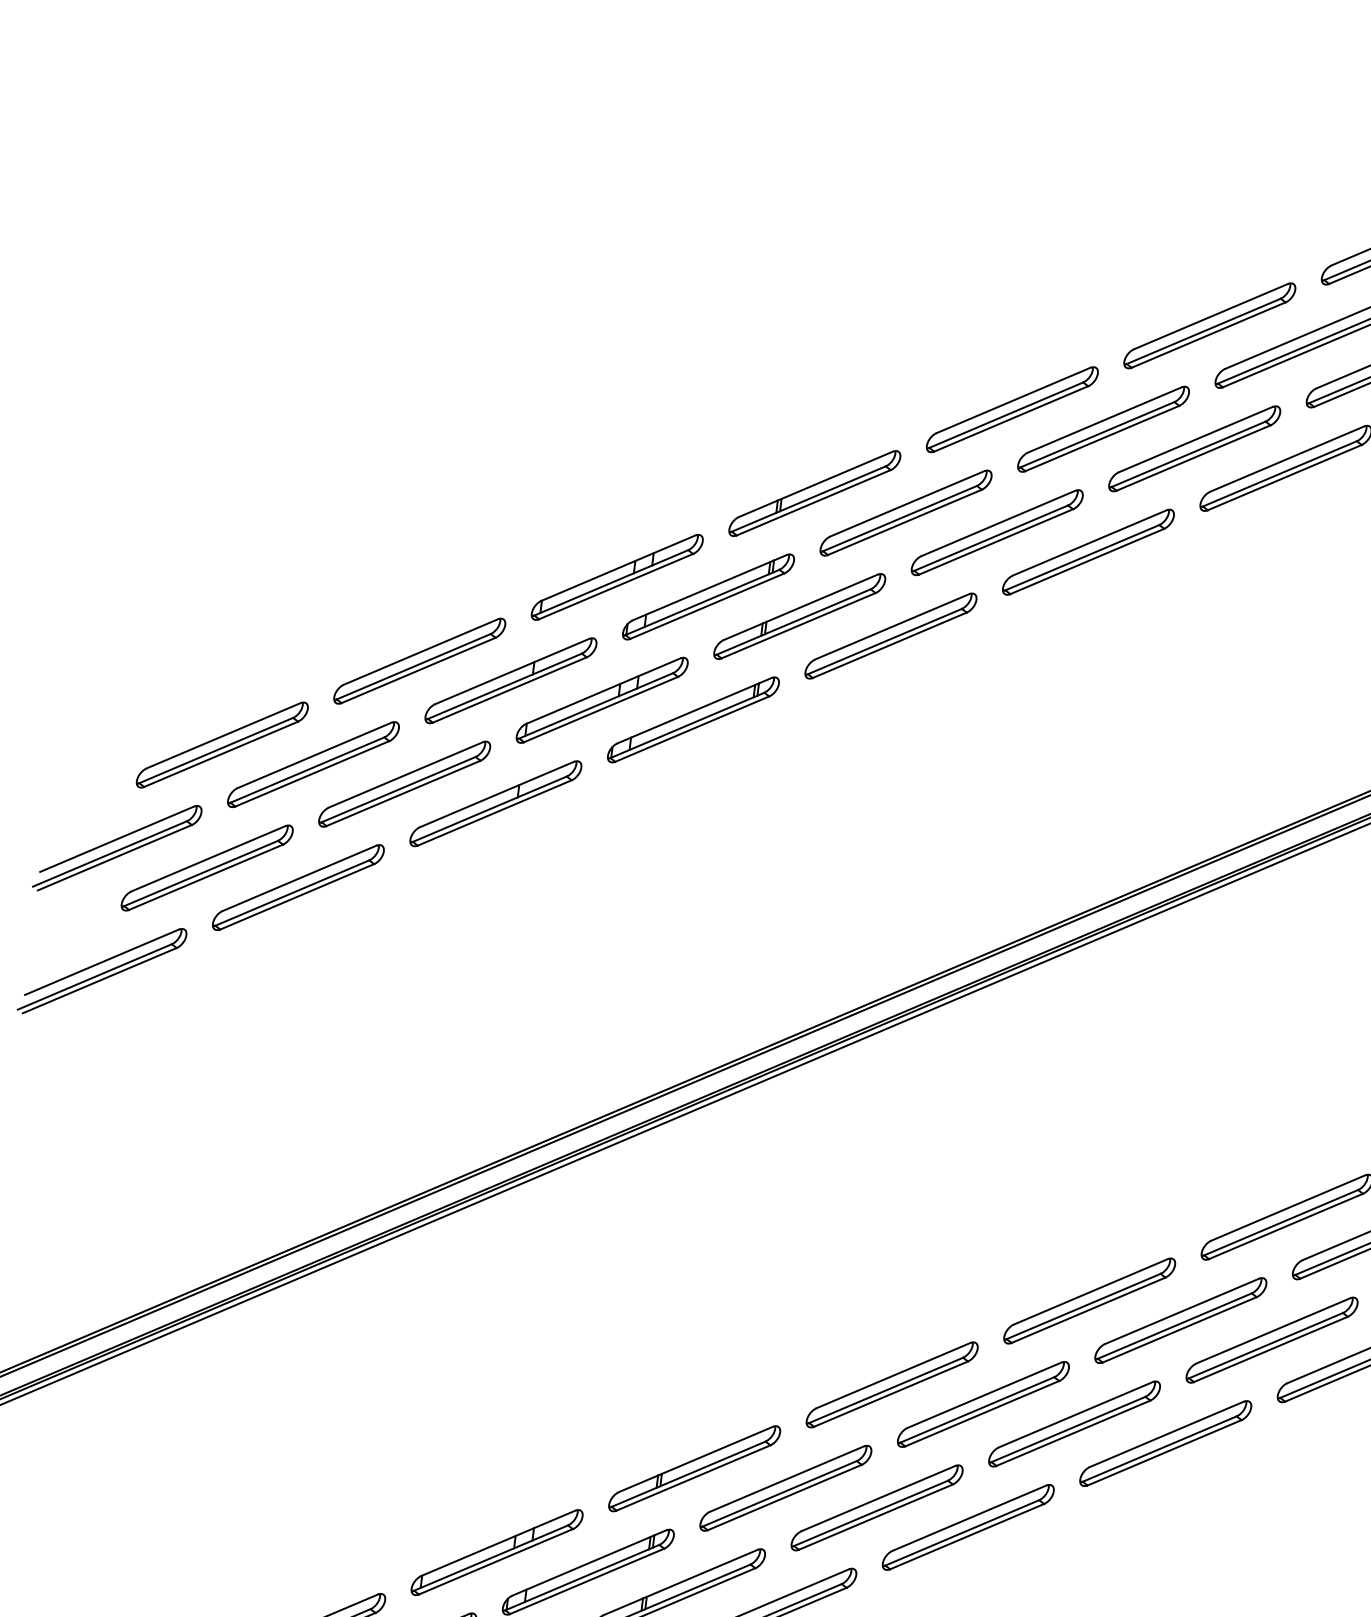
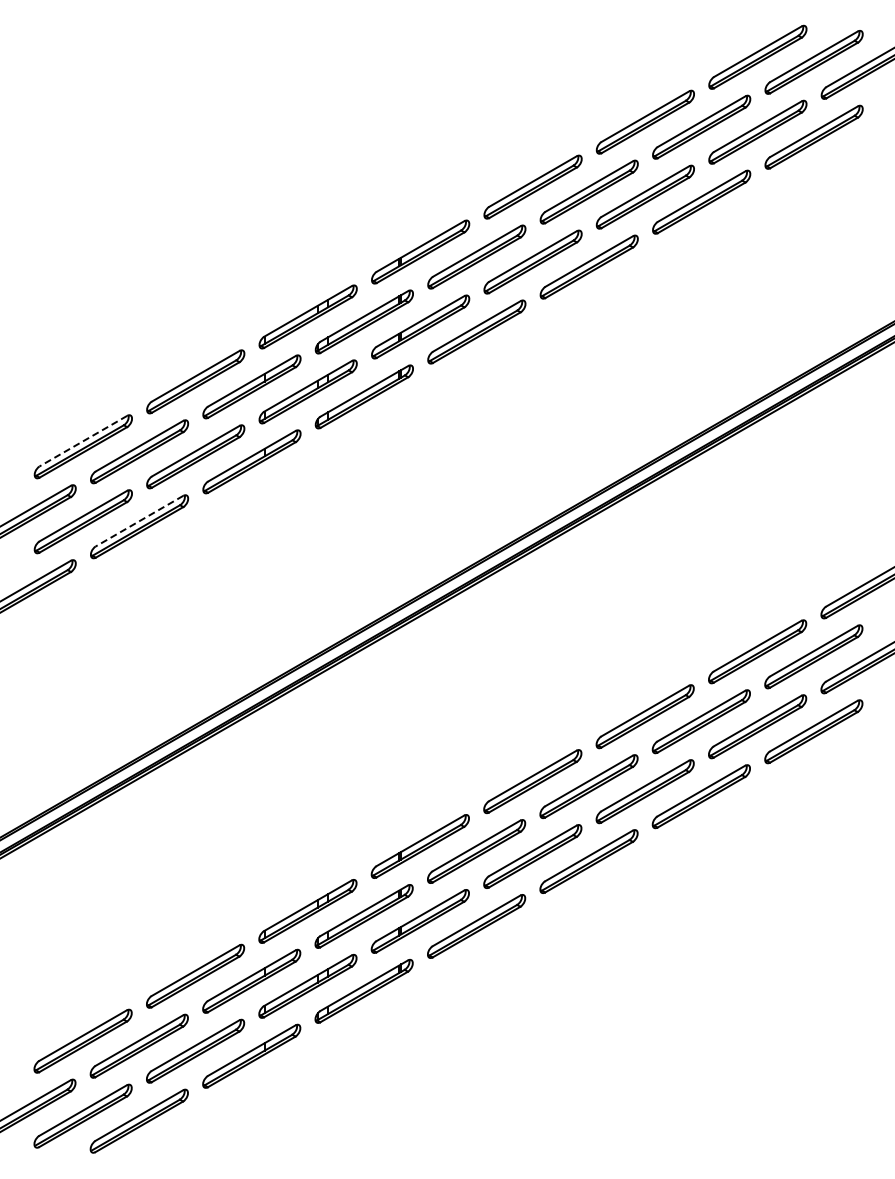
line: (223, 736) -> (83, 441), solid -> dashed
line: (299, 878) -> (139, 521), solid -> dashed

